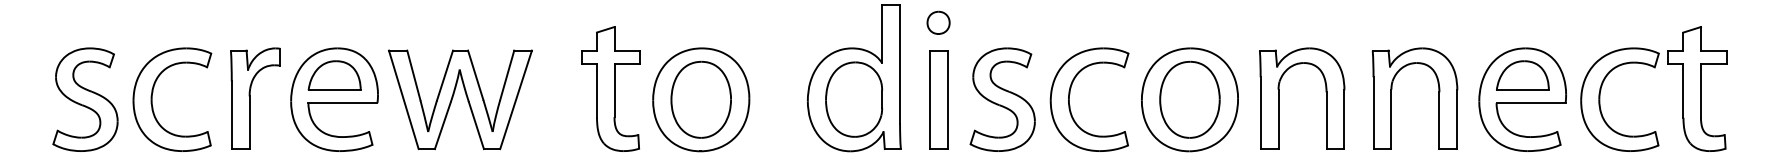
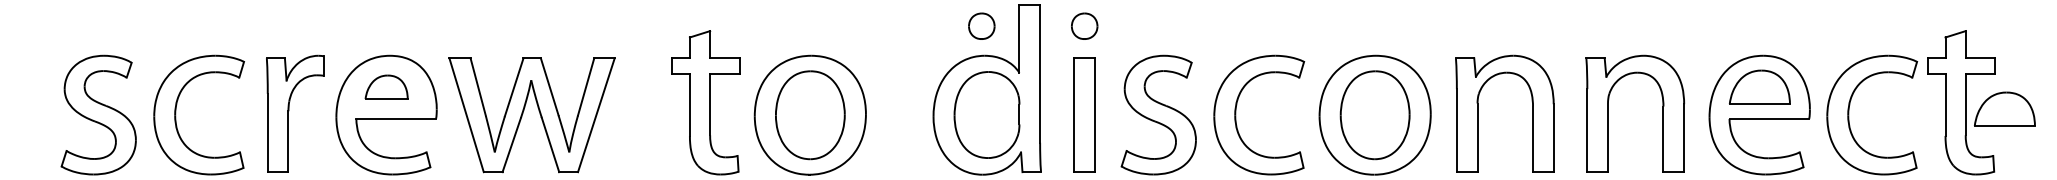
part: (849, 22) -> (981, 25), added
part: (334, 75) -> (386, 87), size x0.7
part: (1734, 94) -> (2004, 109), added

